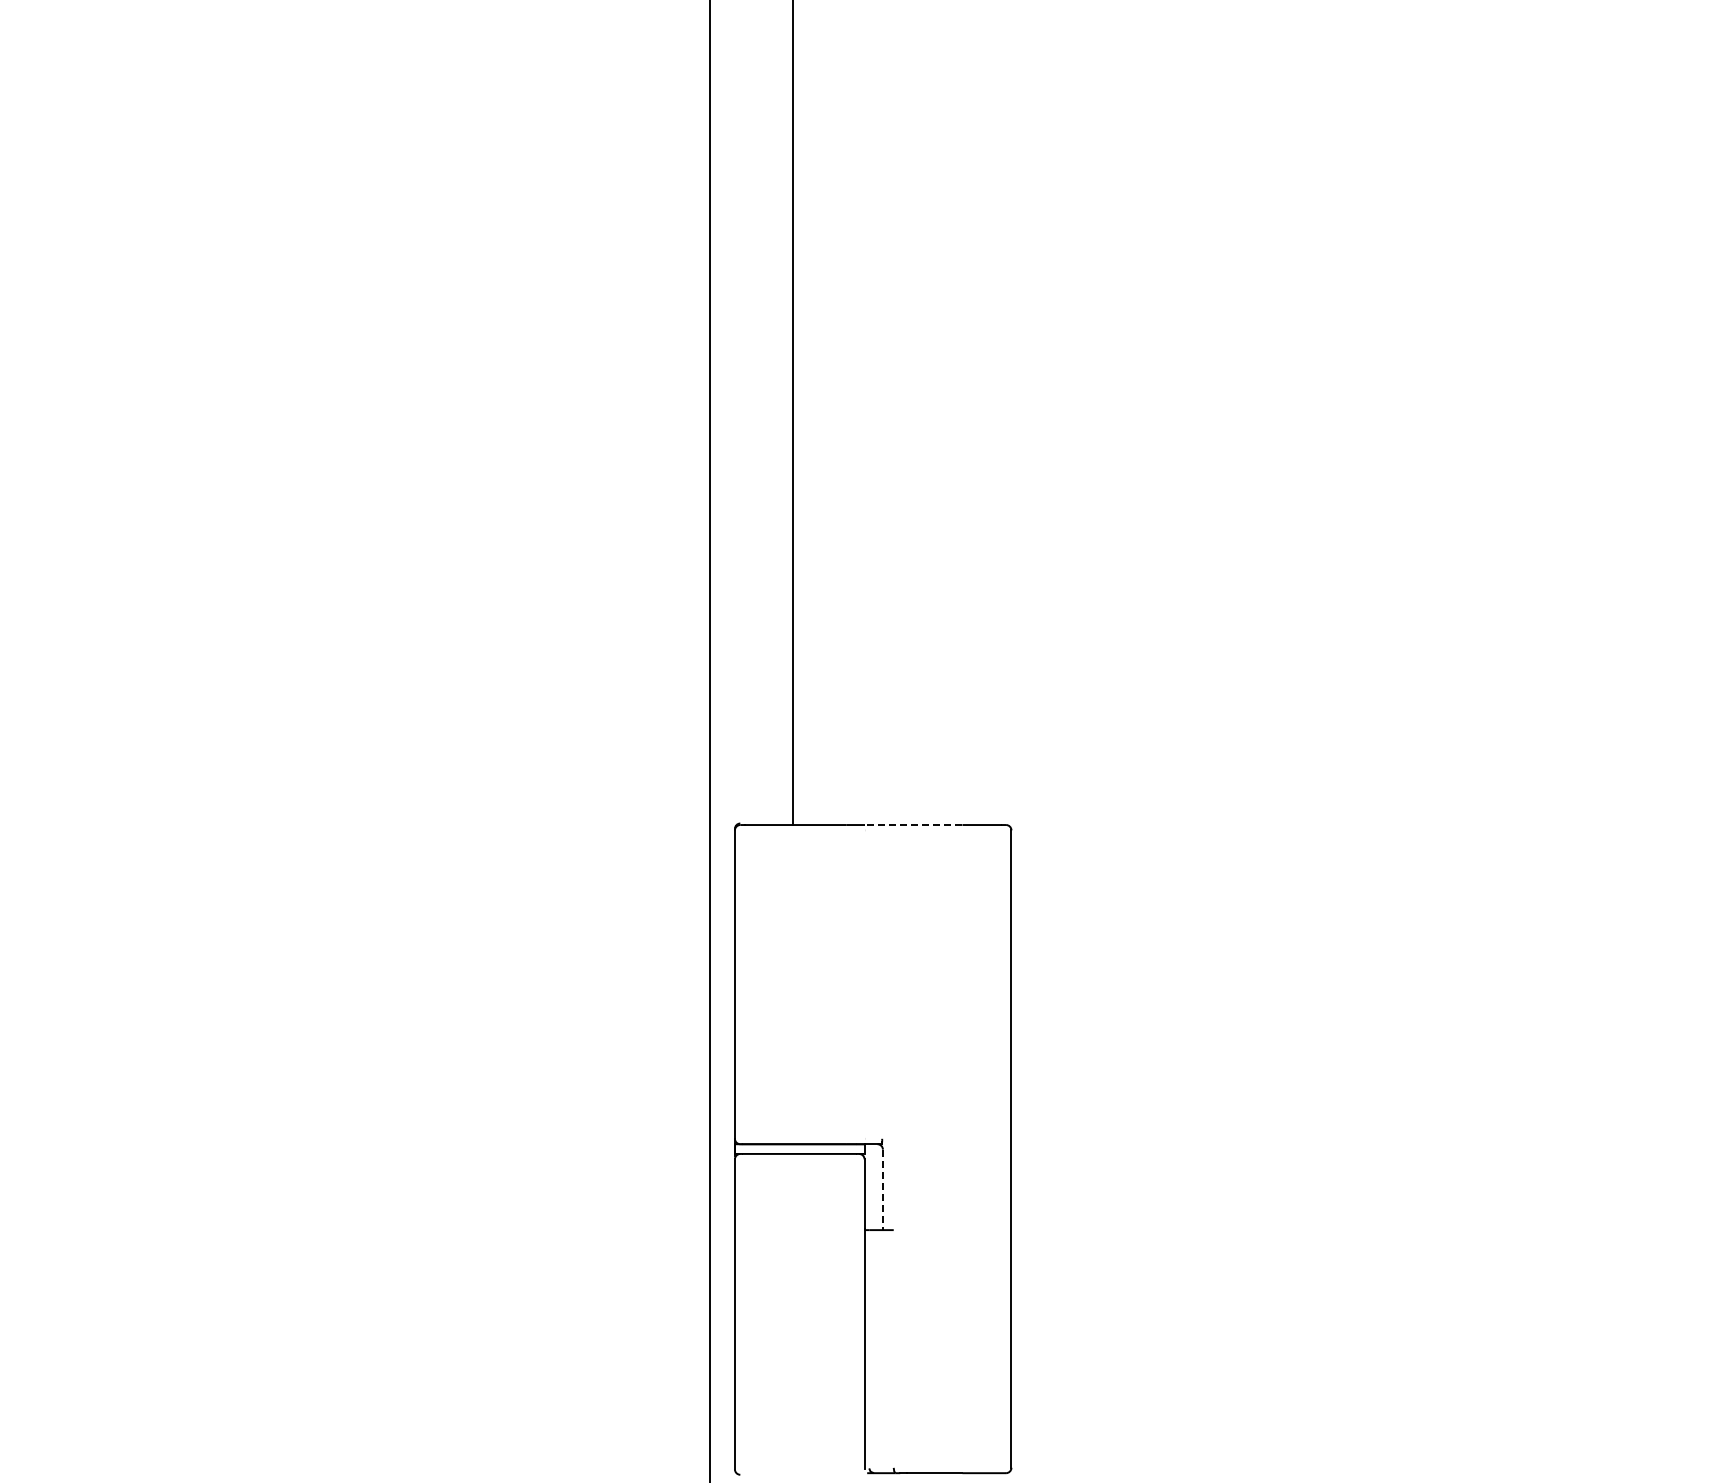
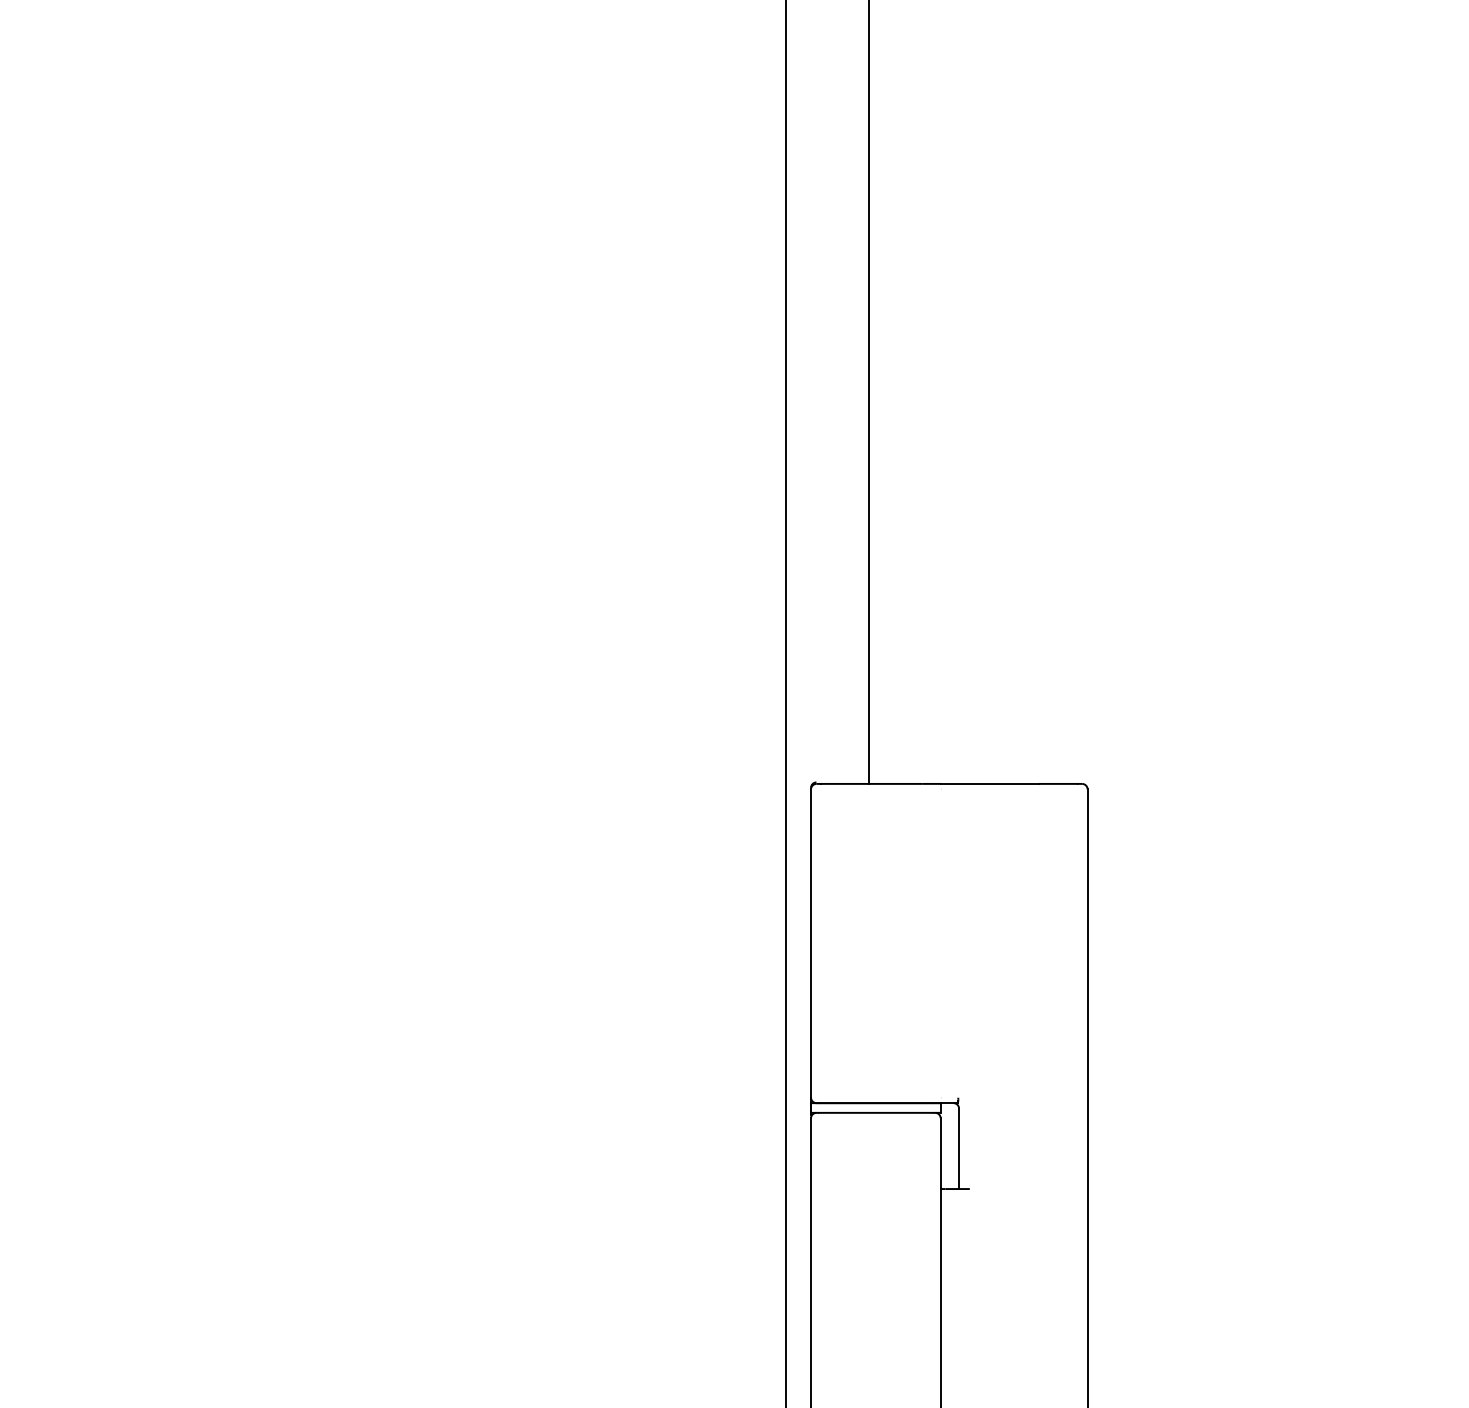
line: (913, 825) -> (989, 784), dashed -> solid
line: (882, 1190) -> (958, 1149), dashed -> solid

